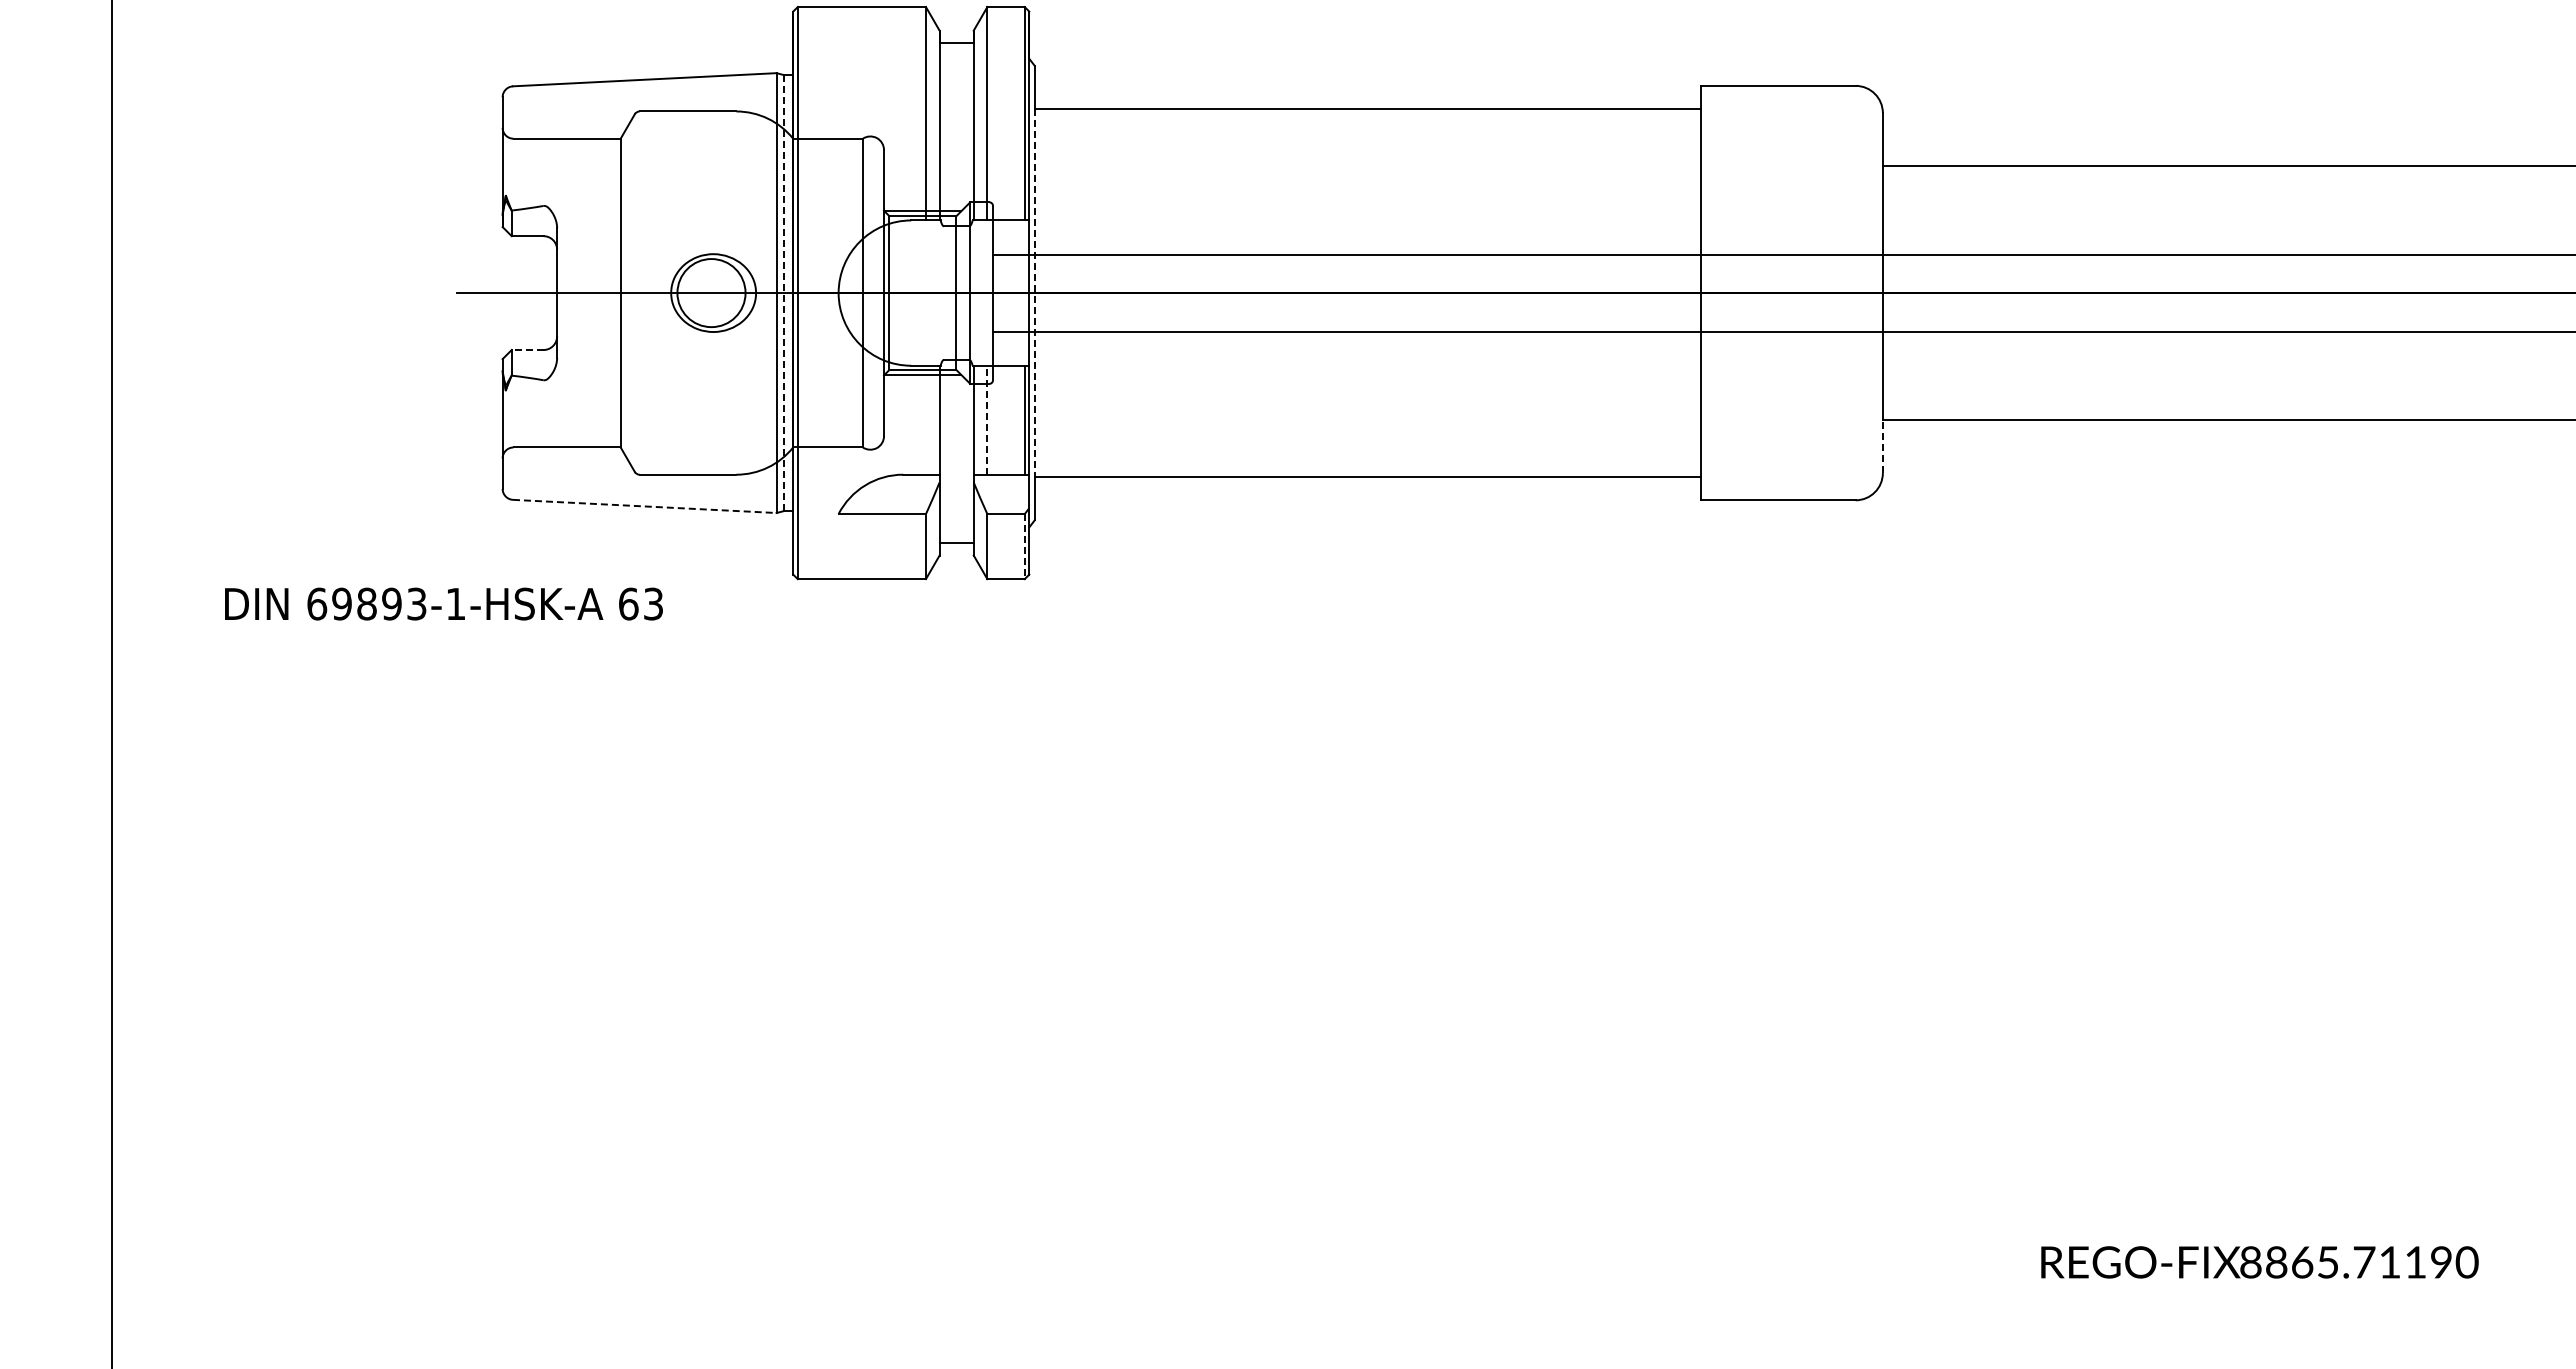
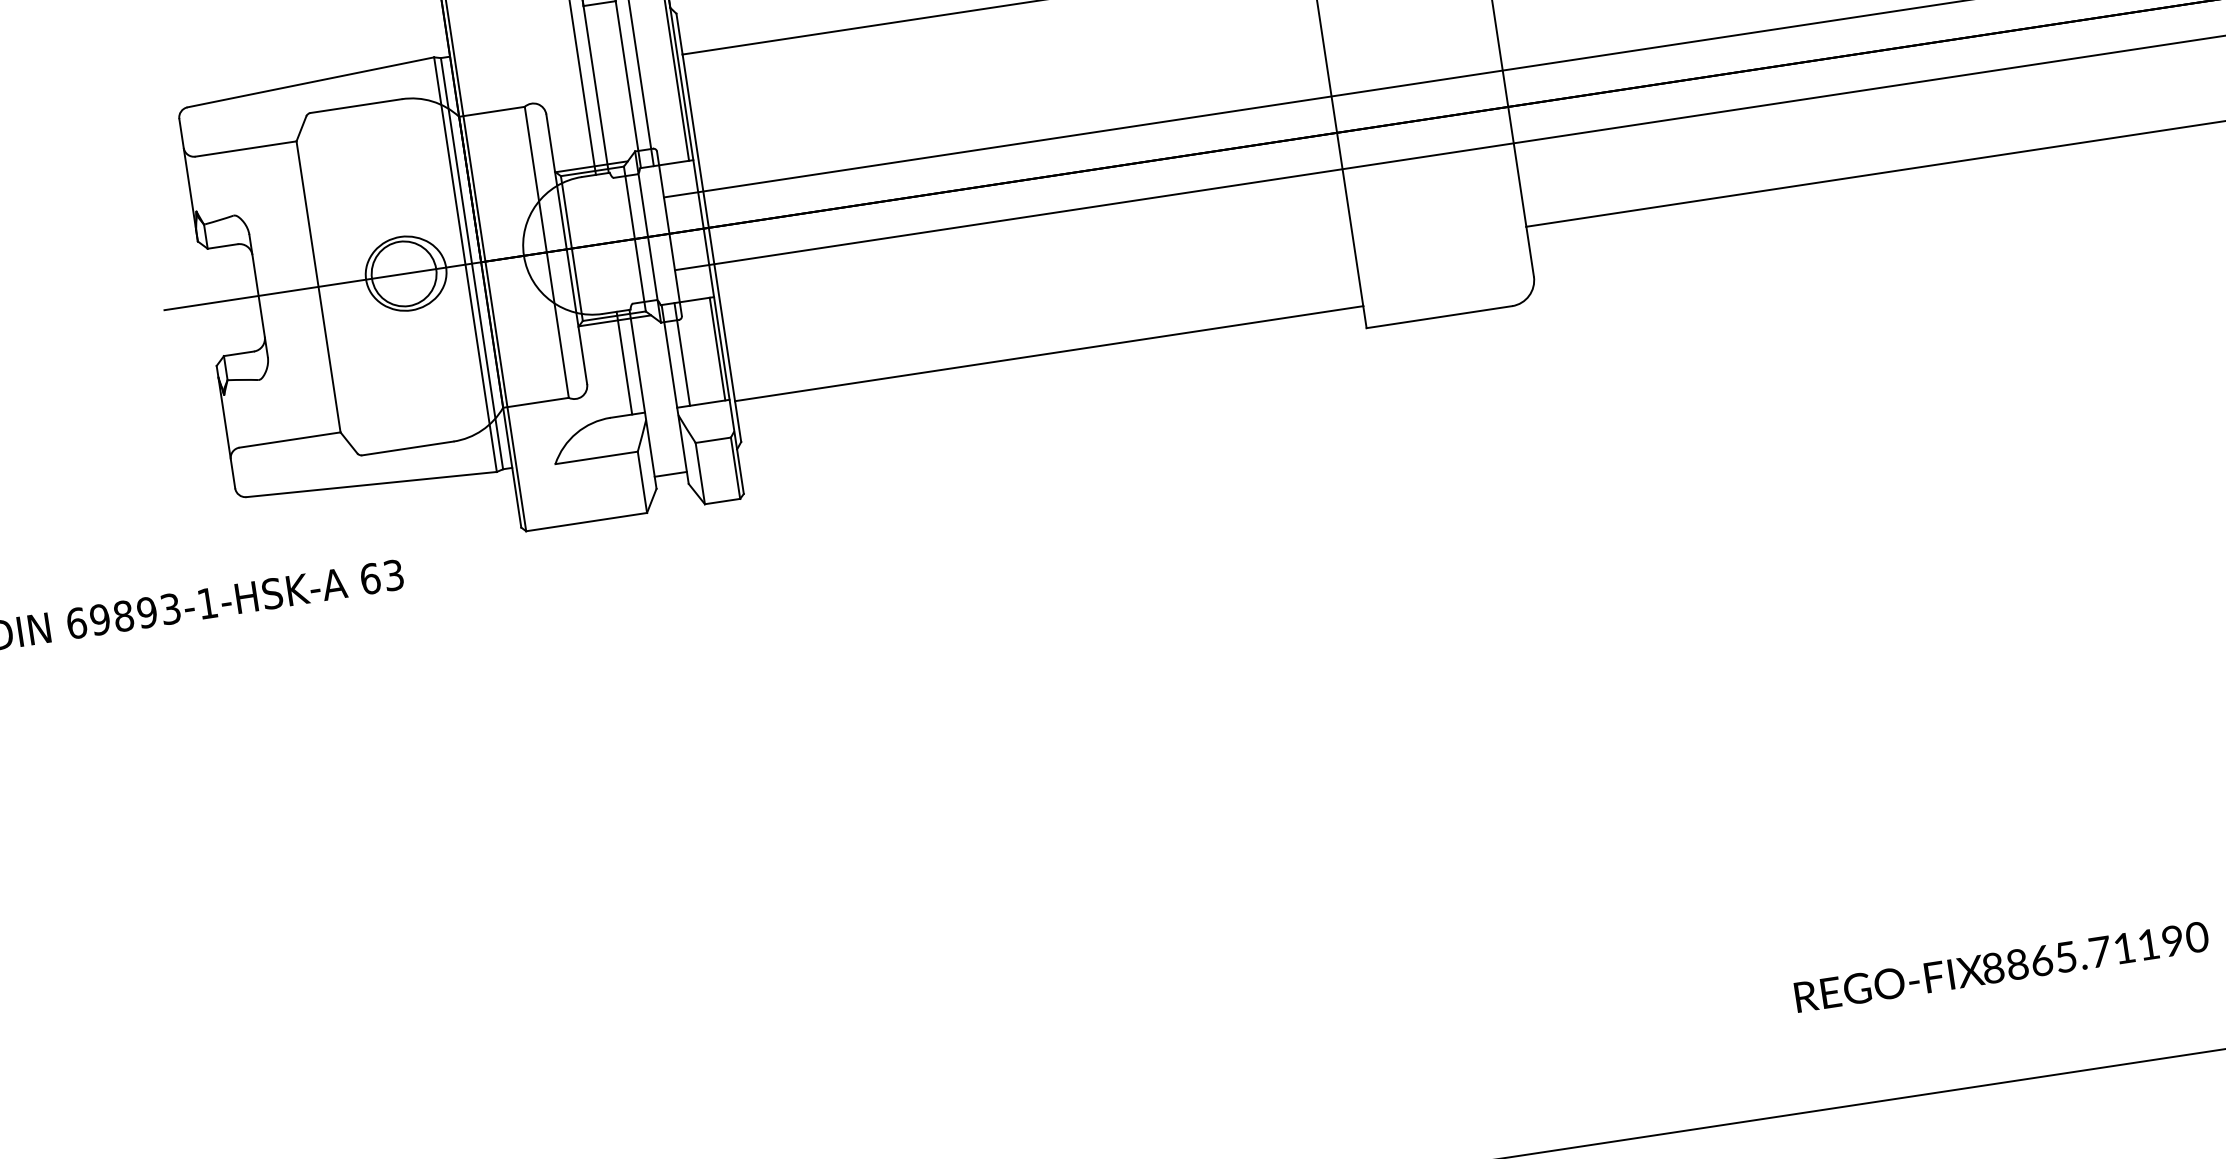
line: (783, 293) -> (472, 264), dashed -> solid
line: (1034, 293) -> (708, 228), dashed -> solid
line: (527, 350) -> (238, 354), dashed -> solid
line: (925, 419) -> (623, 362), added
line: (987, 419) -> (682, 353), dashed -> solid
line: (1882, 446) -> (1529, 251), dashed -> solid
line: (644, 506) -> (371, 484), dashed -> solid
line: (1024, 546) -> (735, 468), dashed -> solid

